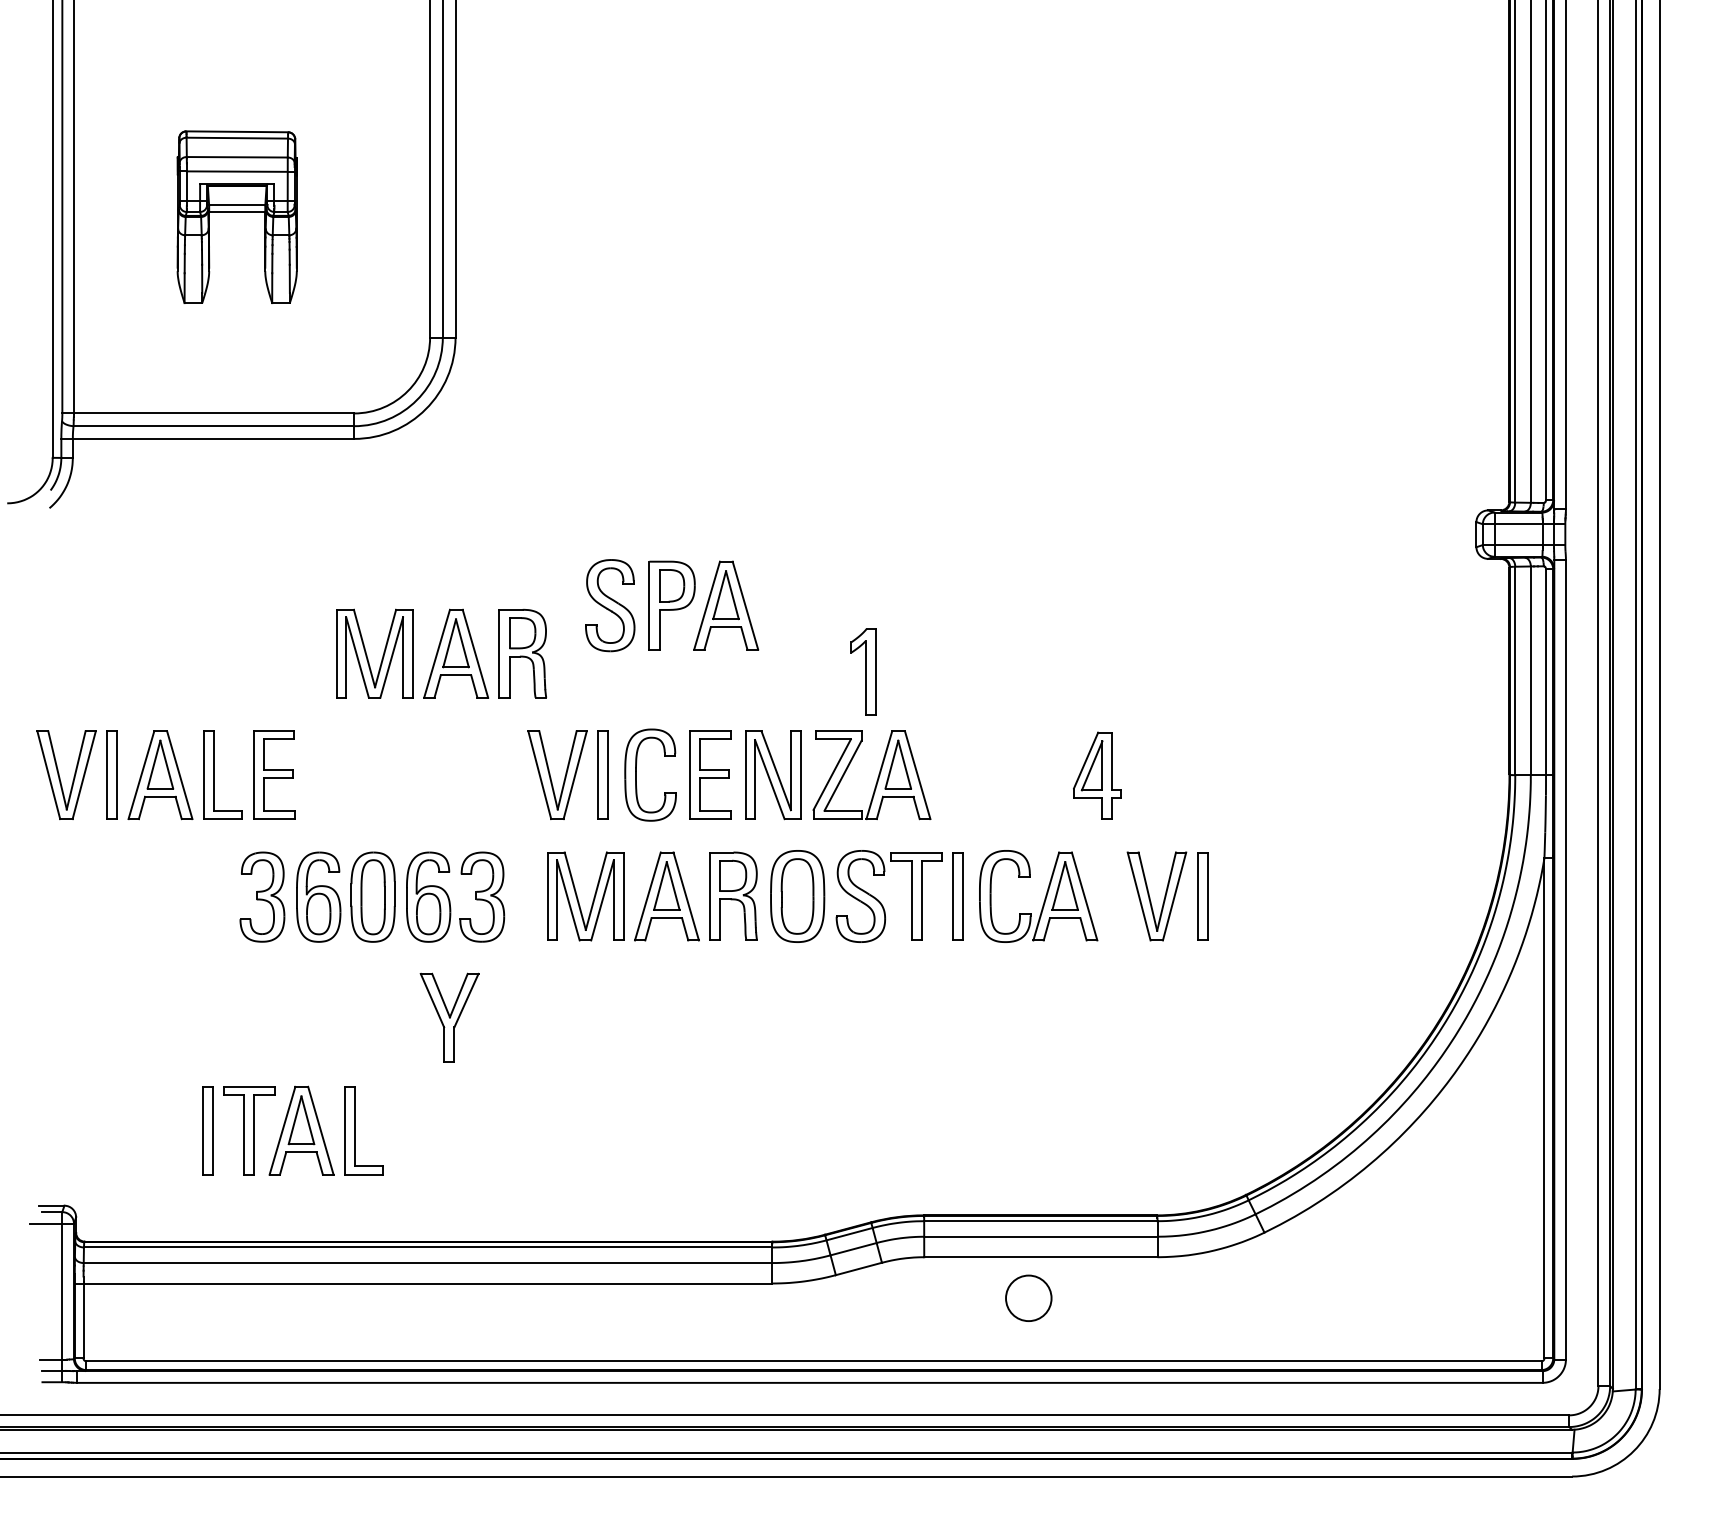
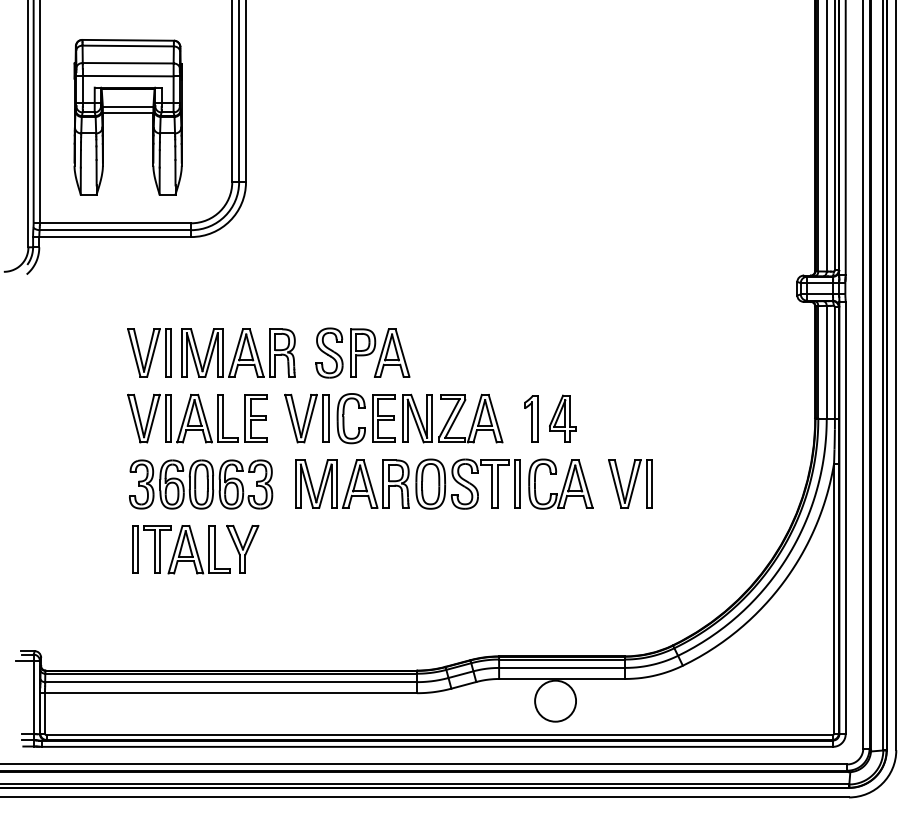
part: (236, 217) -> (127, 117), size x1.67
part: (671, 604) -> (362, 352), moved
part: (276, 652) -> (149, 352), added
part: (863, 671) -> (531, 418), moved
part: (165, 774) -> (197, 418), moved
part: (1097, 774) -> (562, 418), moved
part: (293, 1130) -> (181, 549), moved
circle: (1028, 1297) -> (555, 700), size x1.67

